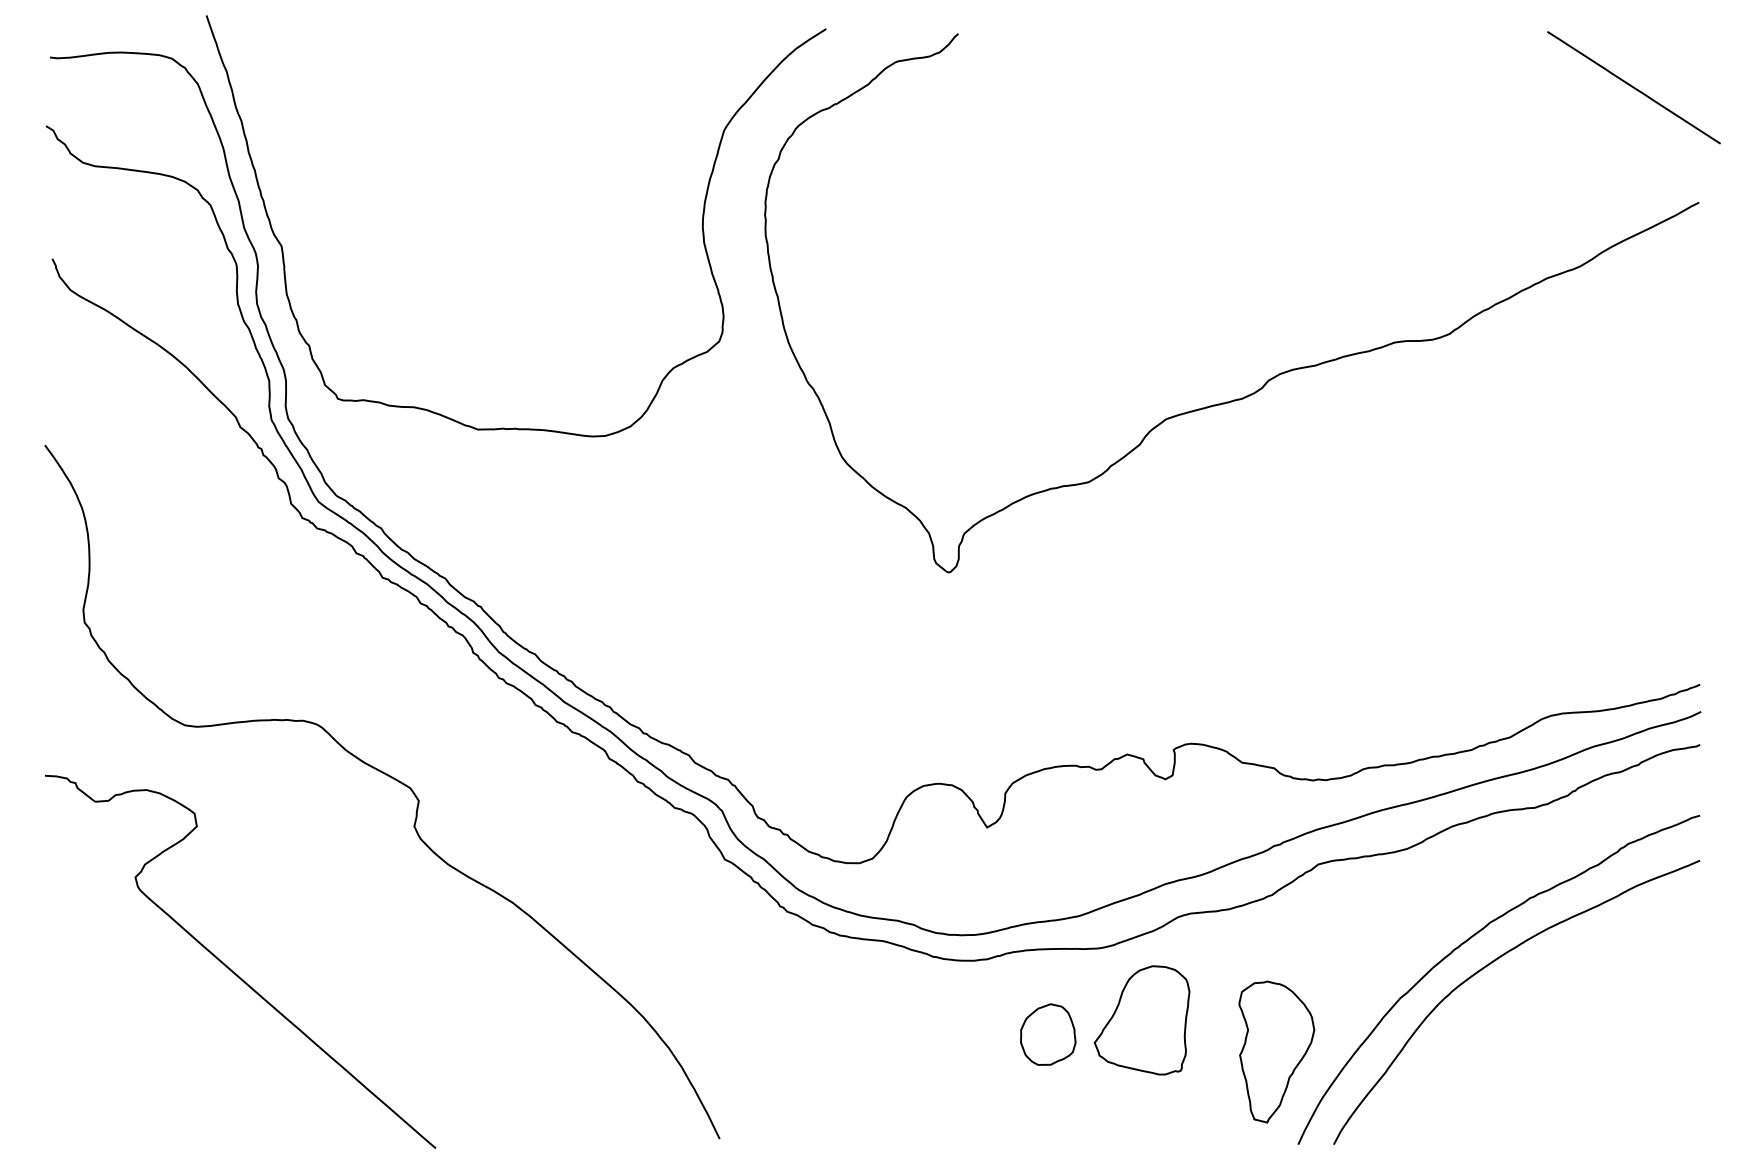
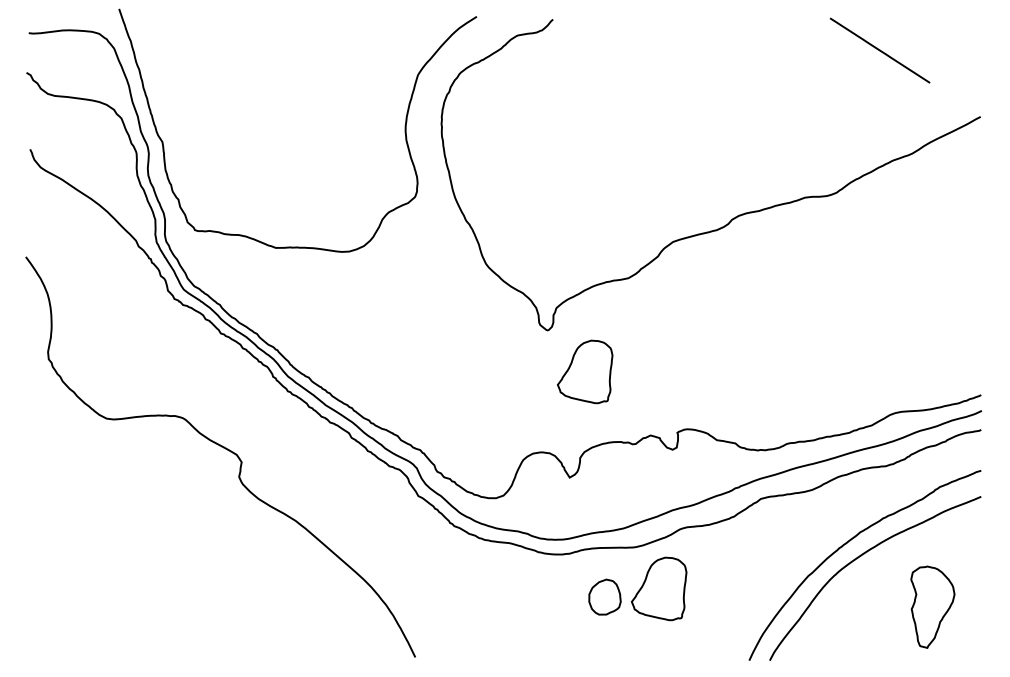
line: (1634, 87) -> (880, 50), moved
part: (1014, 643) -> (585, 371), added
curve: (231, 967) -> (133, 558), removed
part: (1276, 1050) -> (932, 606), moved

